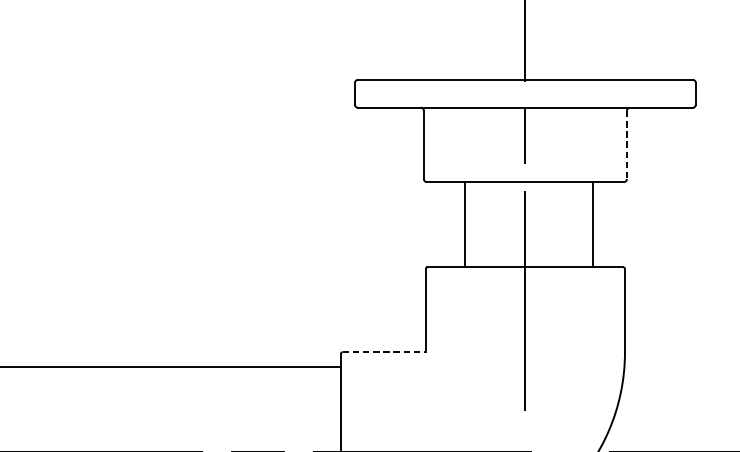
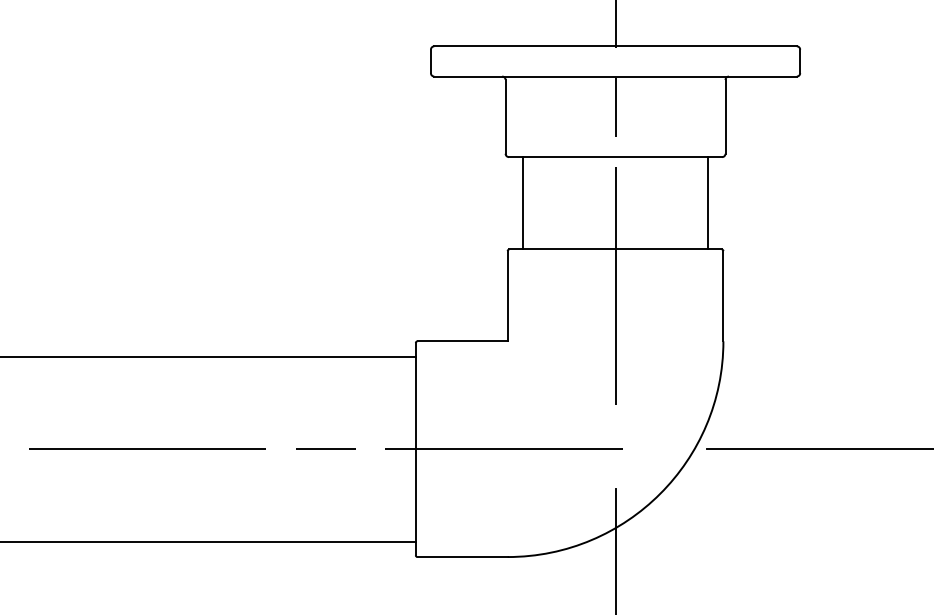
line: (626, 144) -> (725, 116), dashed -> solid
line: (465, 224) -> (523, 203), moved
line: (592, 224) -> (707, 203), moved
line: (385, 352) -> (463, 341), dashed -> solid

